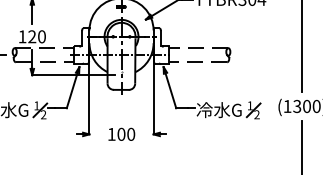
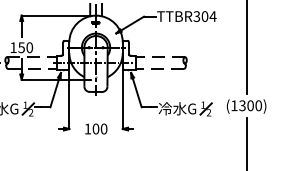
text: (32, 36) -> (21, 47), 120 -> 150

